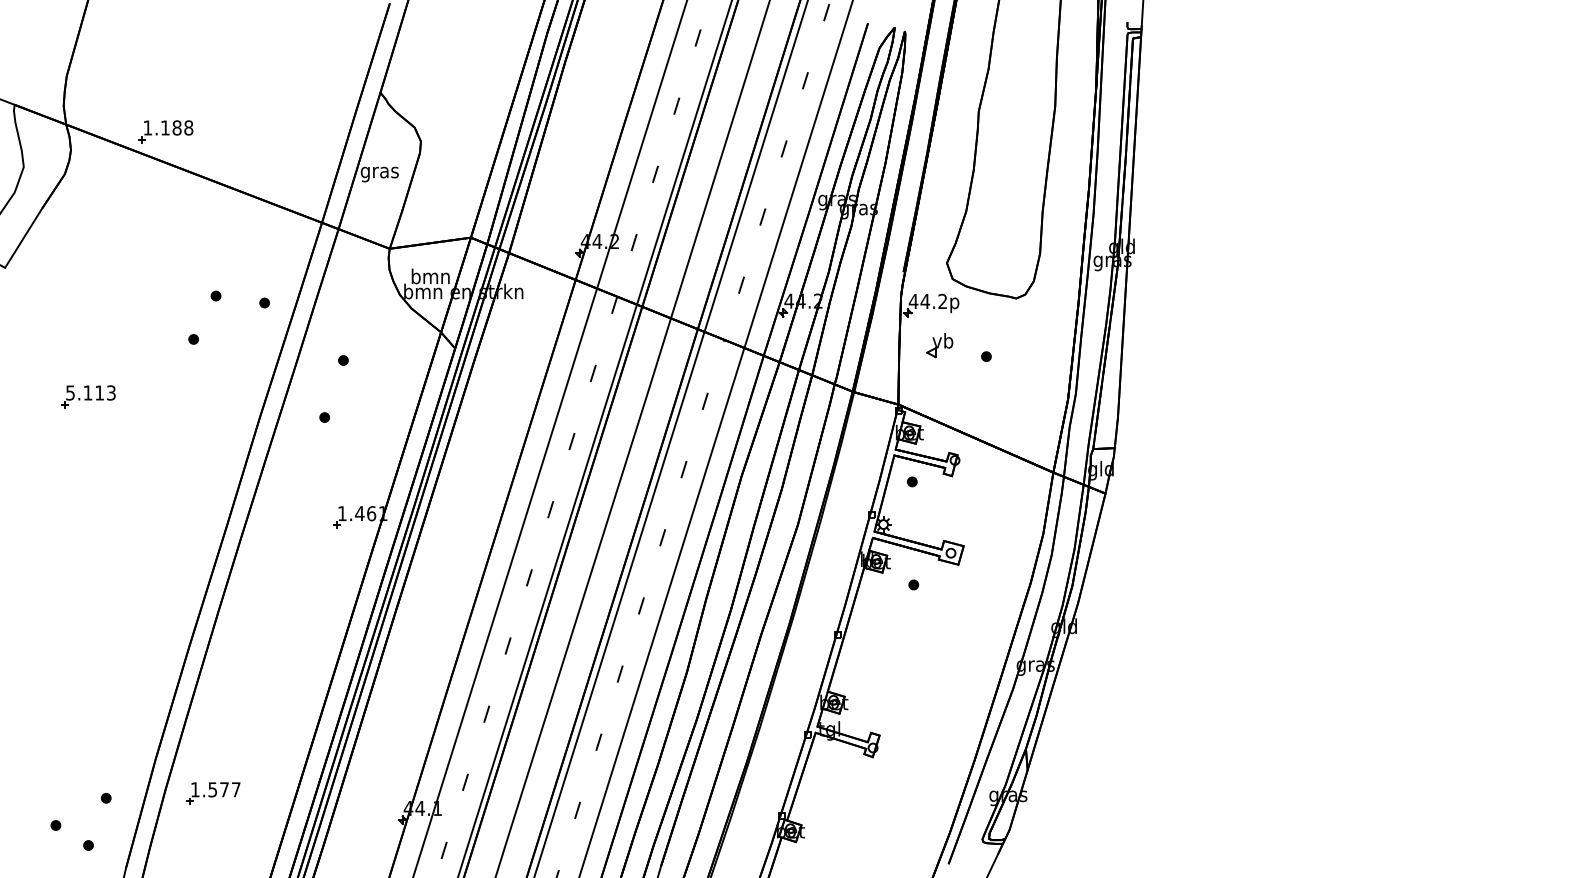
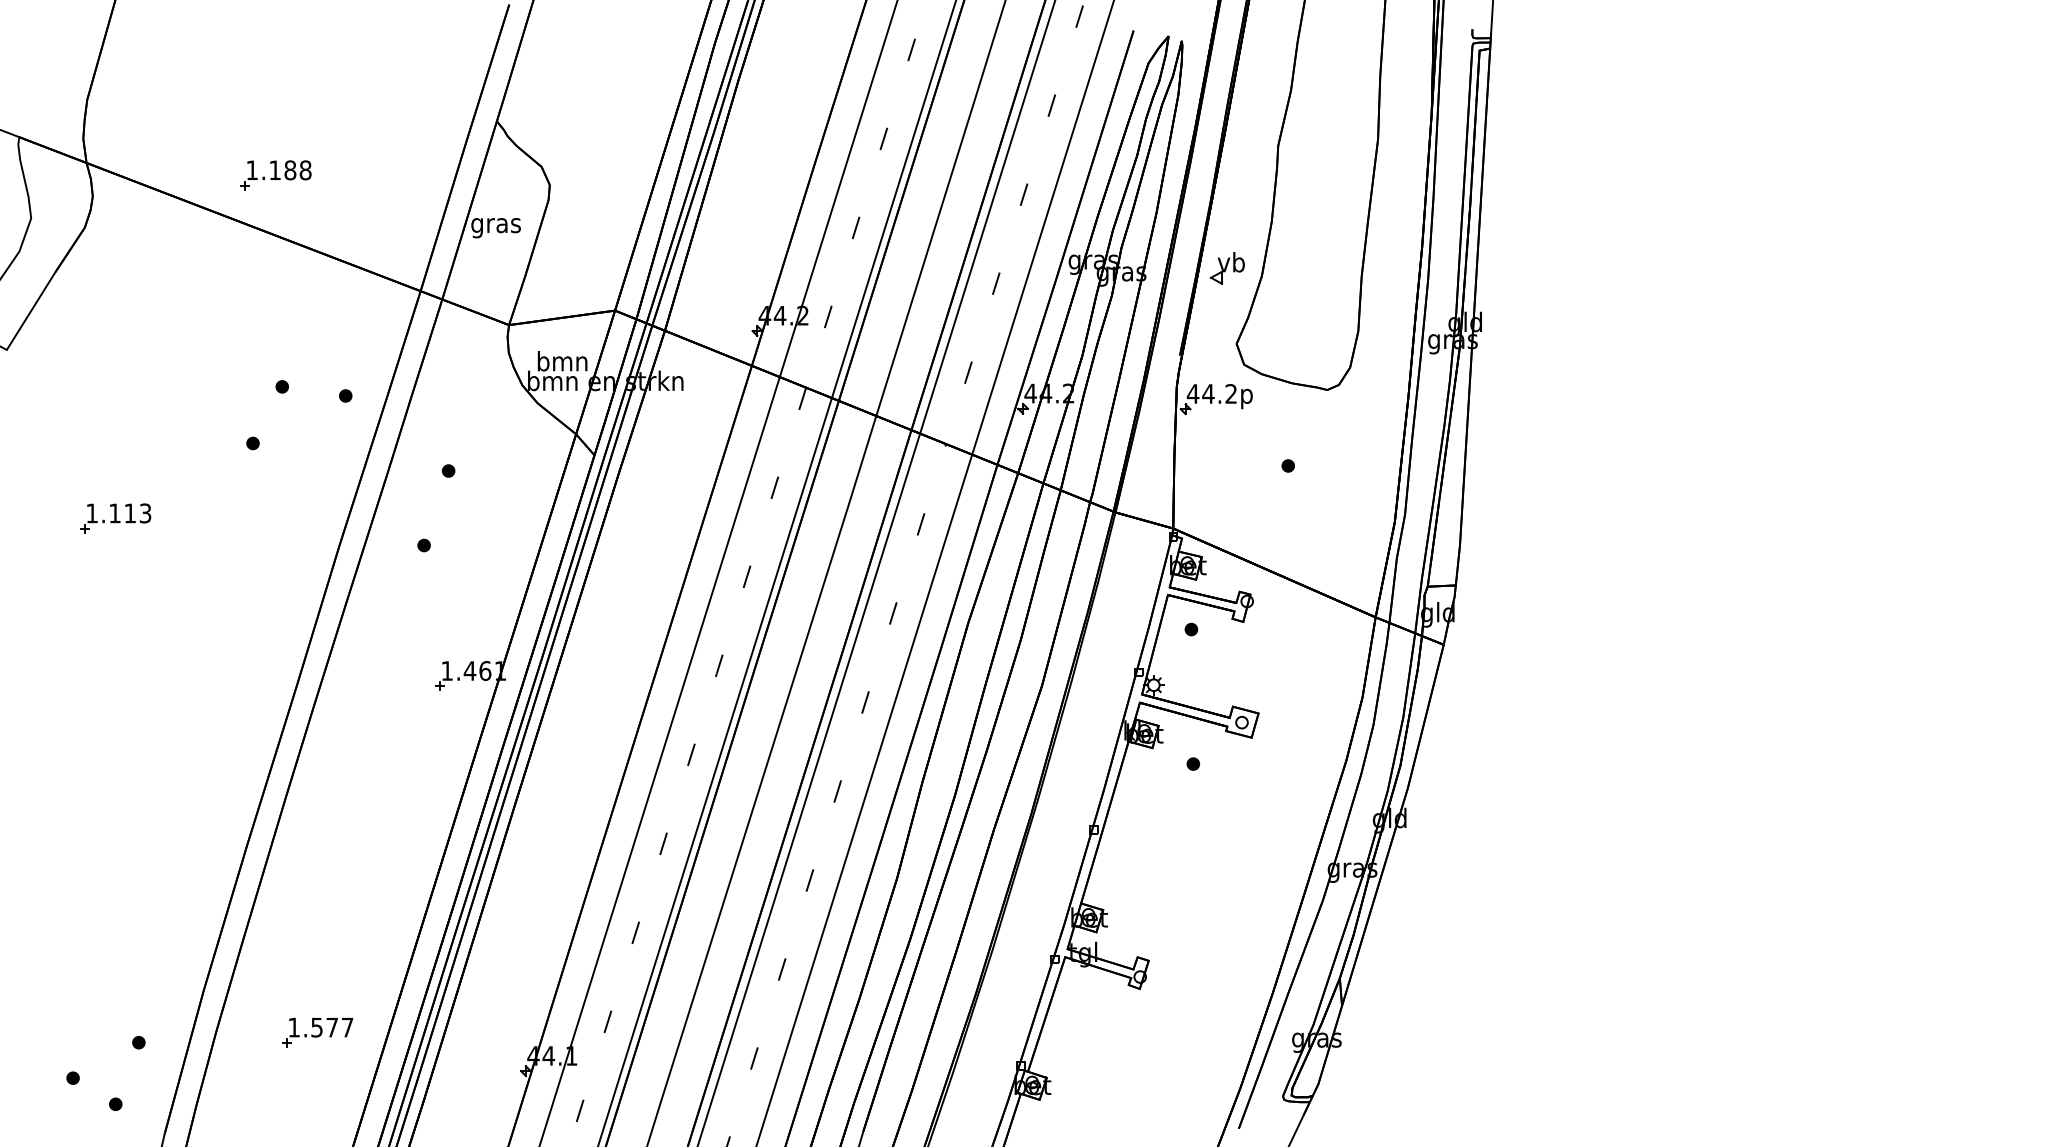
part: (165, 131) -> (275, 175), moved
part: (939, 345) -> (1227, 268), moved
text: (69, 393) -> (91, 513), 5.113 -> 1.113
part: (213, 793) -> (317, 1032), moved

